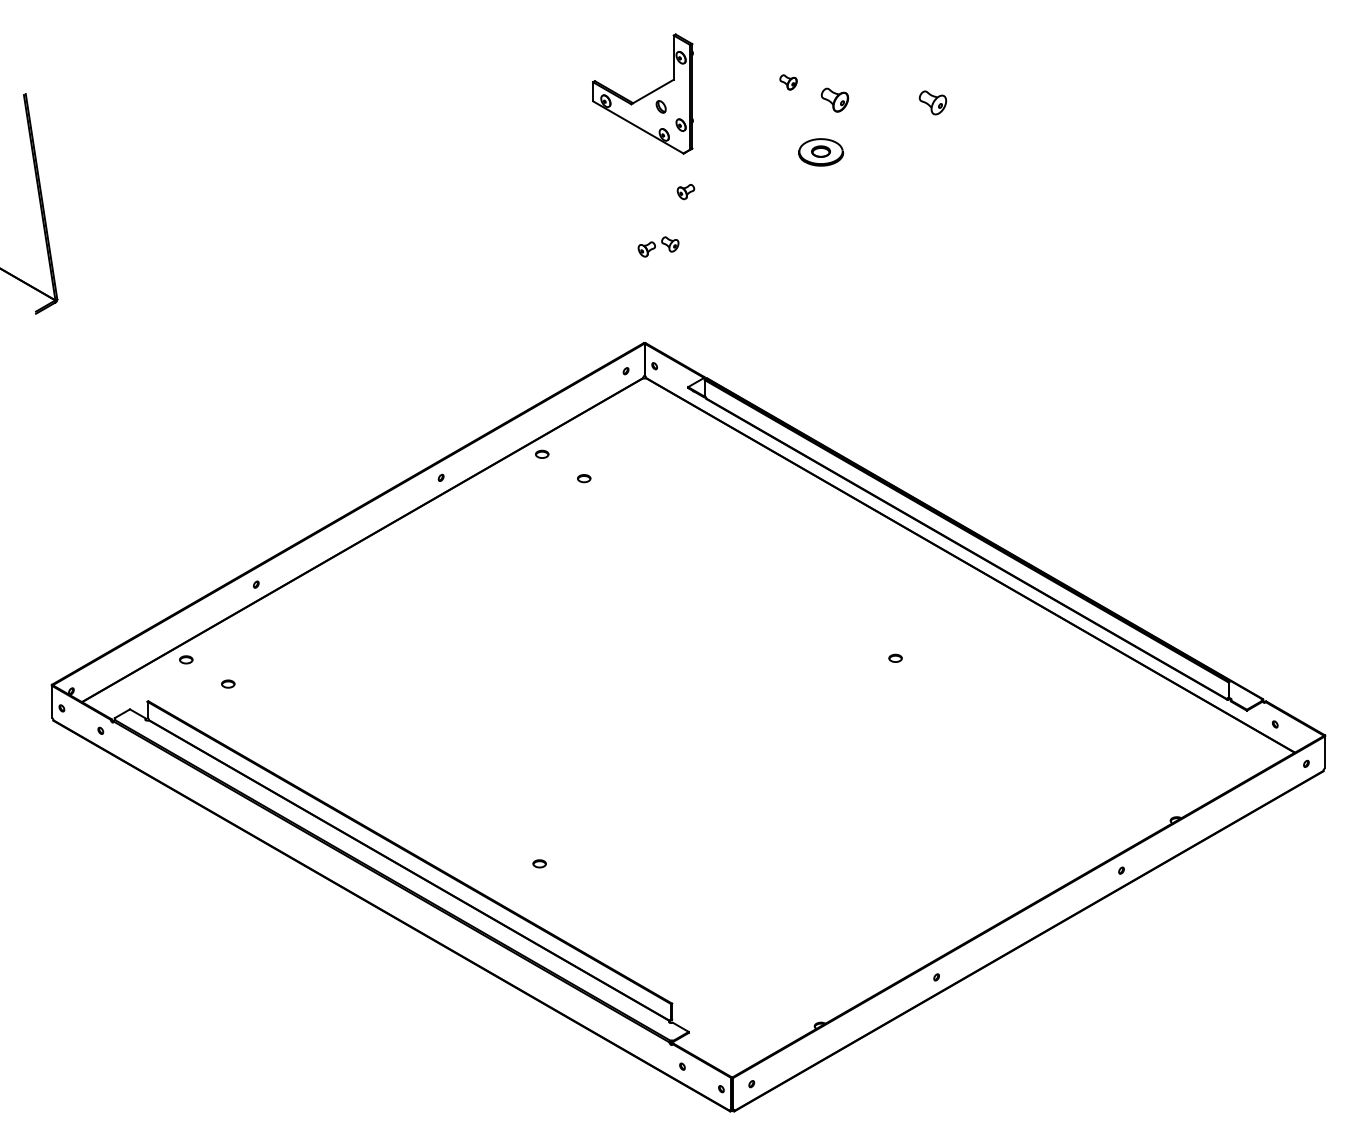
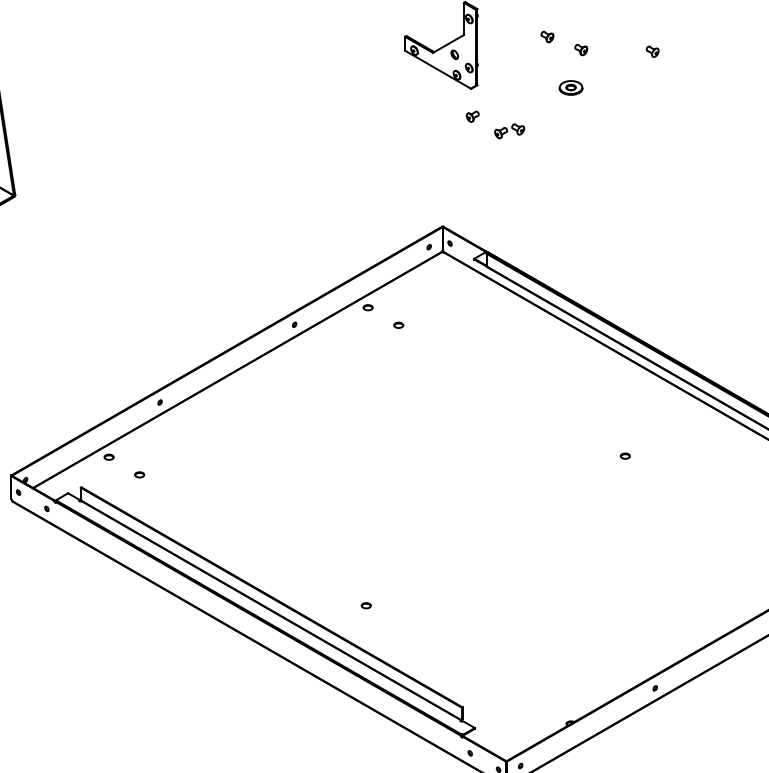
part: (834, 100) -> (580, 50), size x0.62
part: (933, 102) -> (652, 51), size x0.62
part: (820, 152) -> (570, 88), size x0.71
part: (658, 246) -> (509, 130), moved

